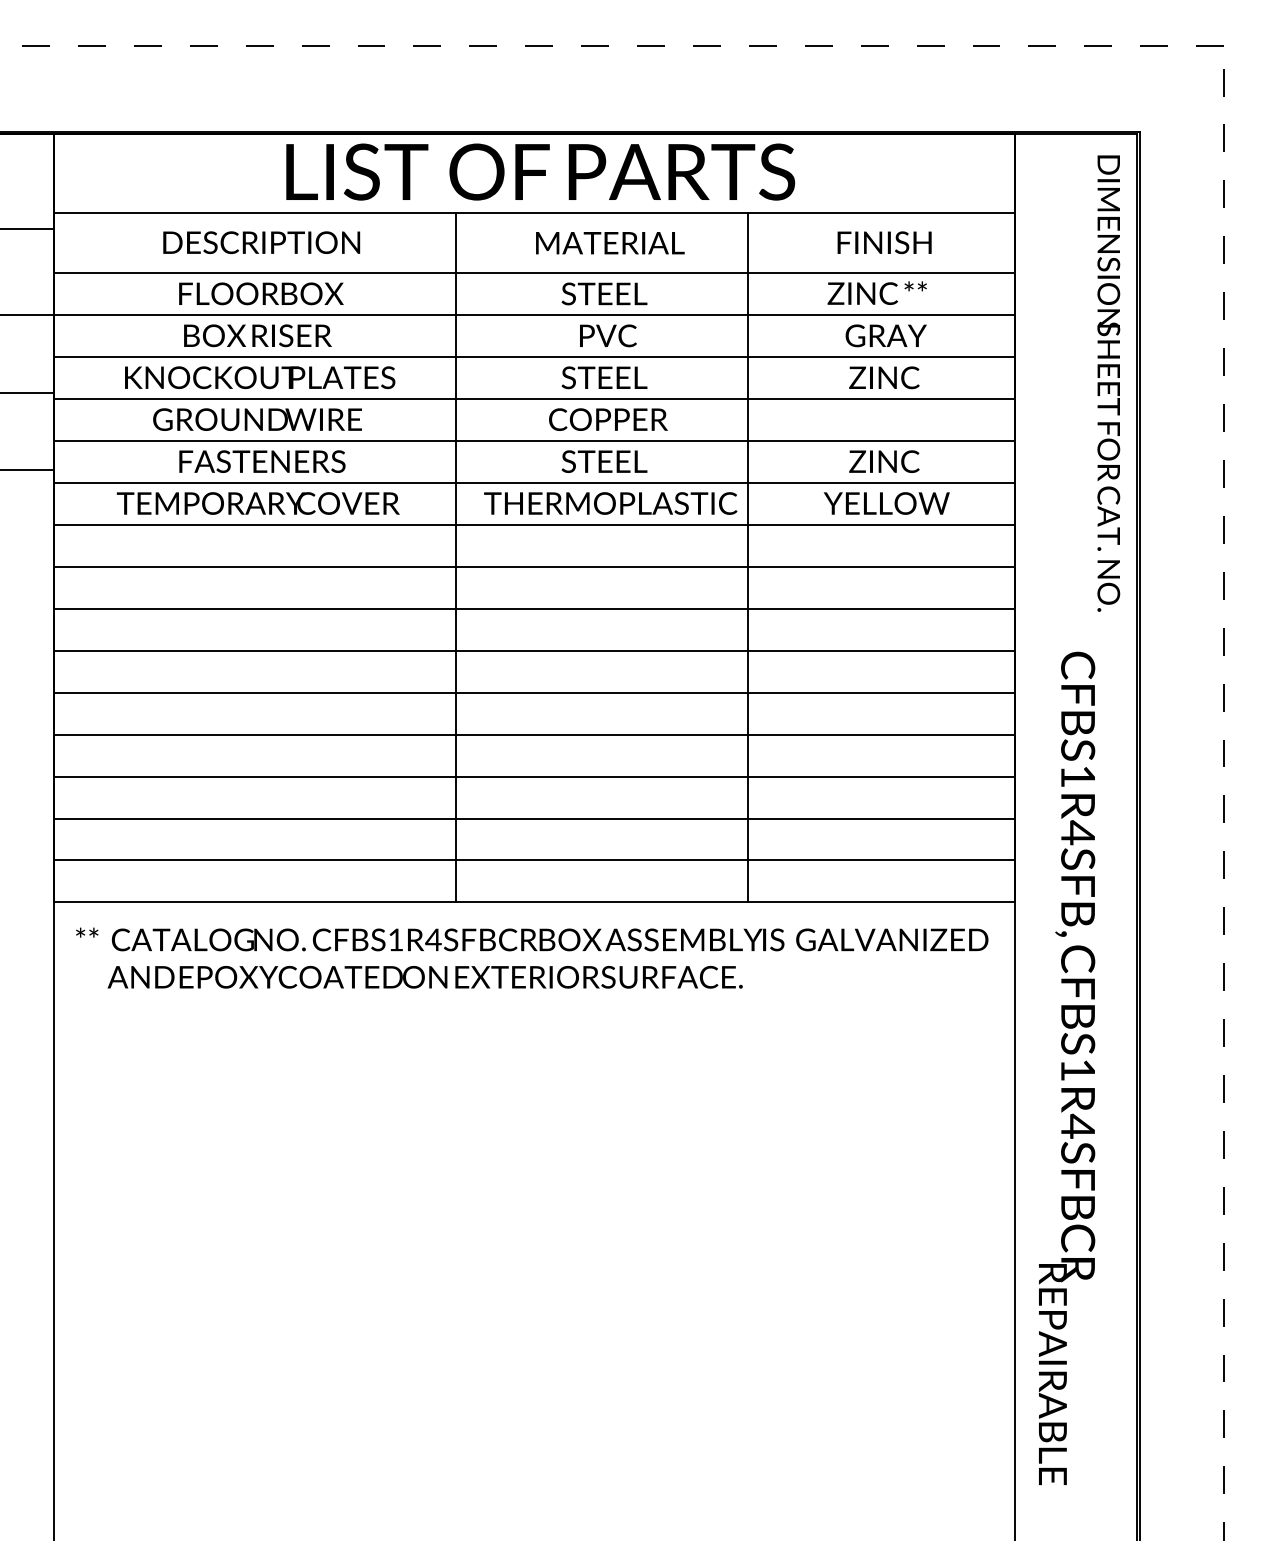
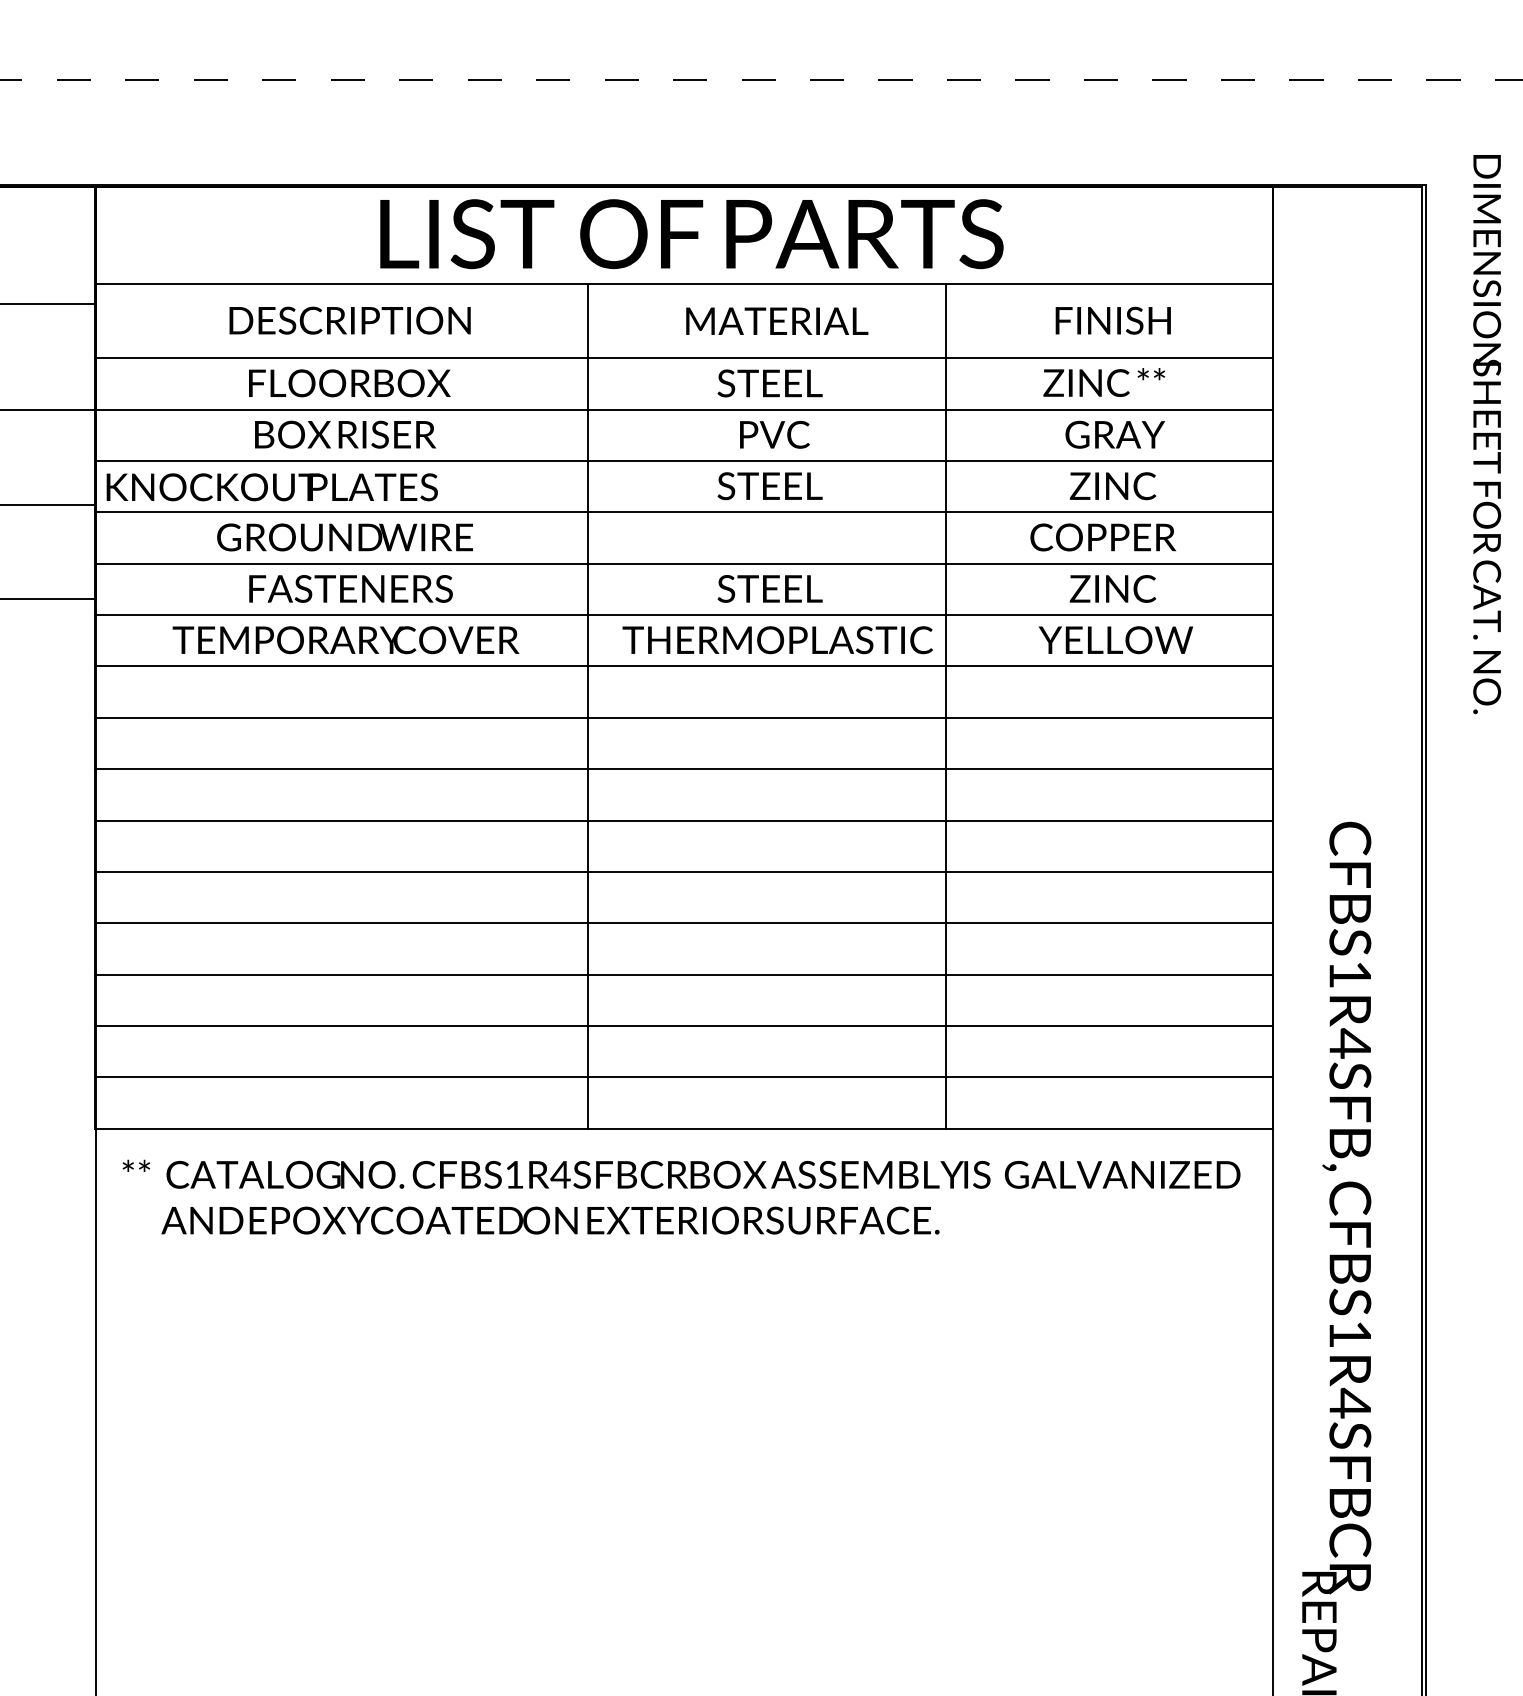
text: (260, 377) -> (272, 487), moved
text: (1108, 383) -> (1486, 434), moved
text: (608, 419) -> (1103, 537), moved

